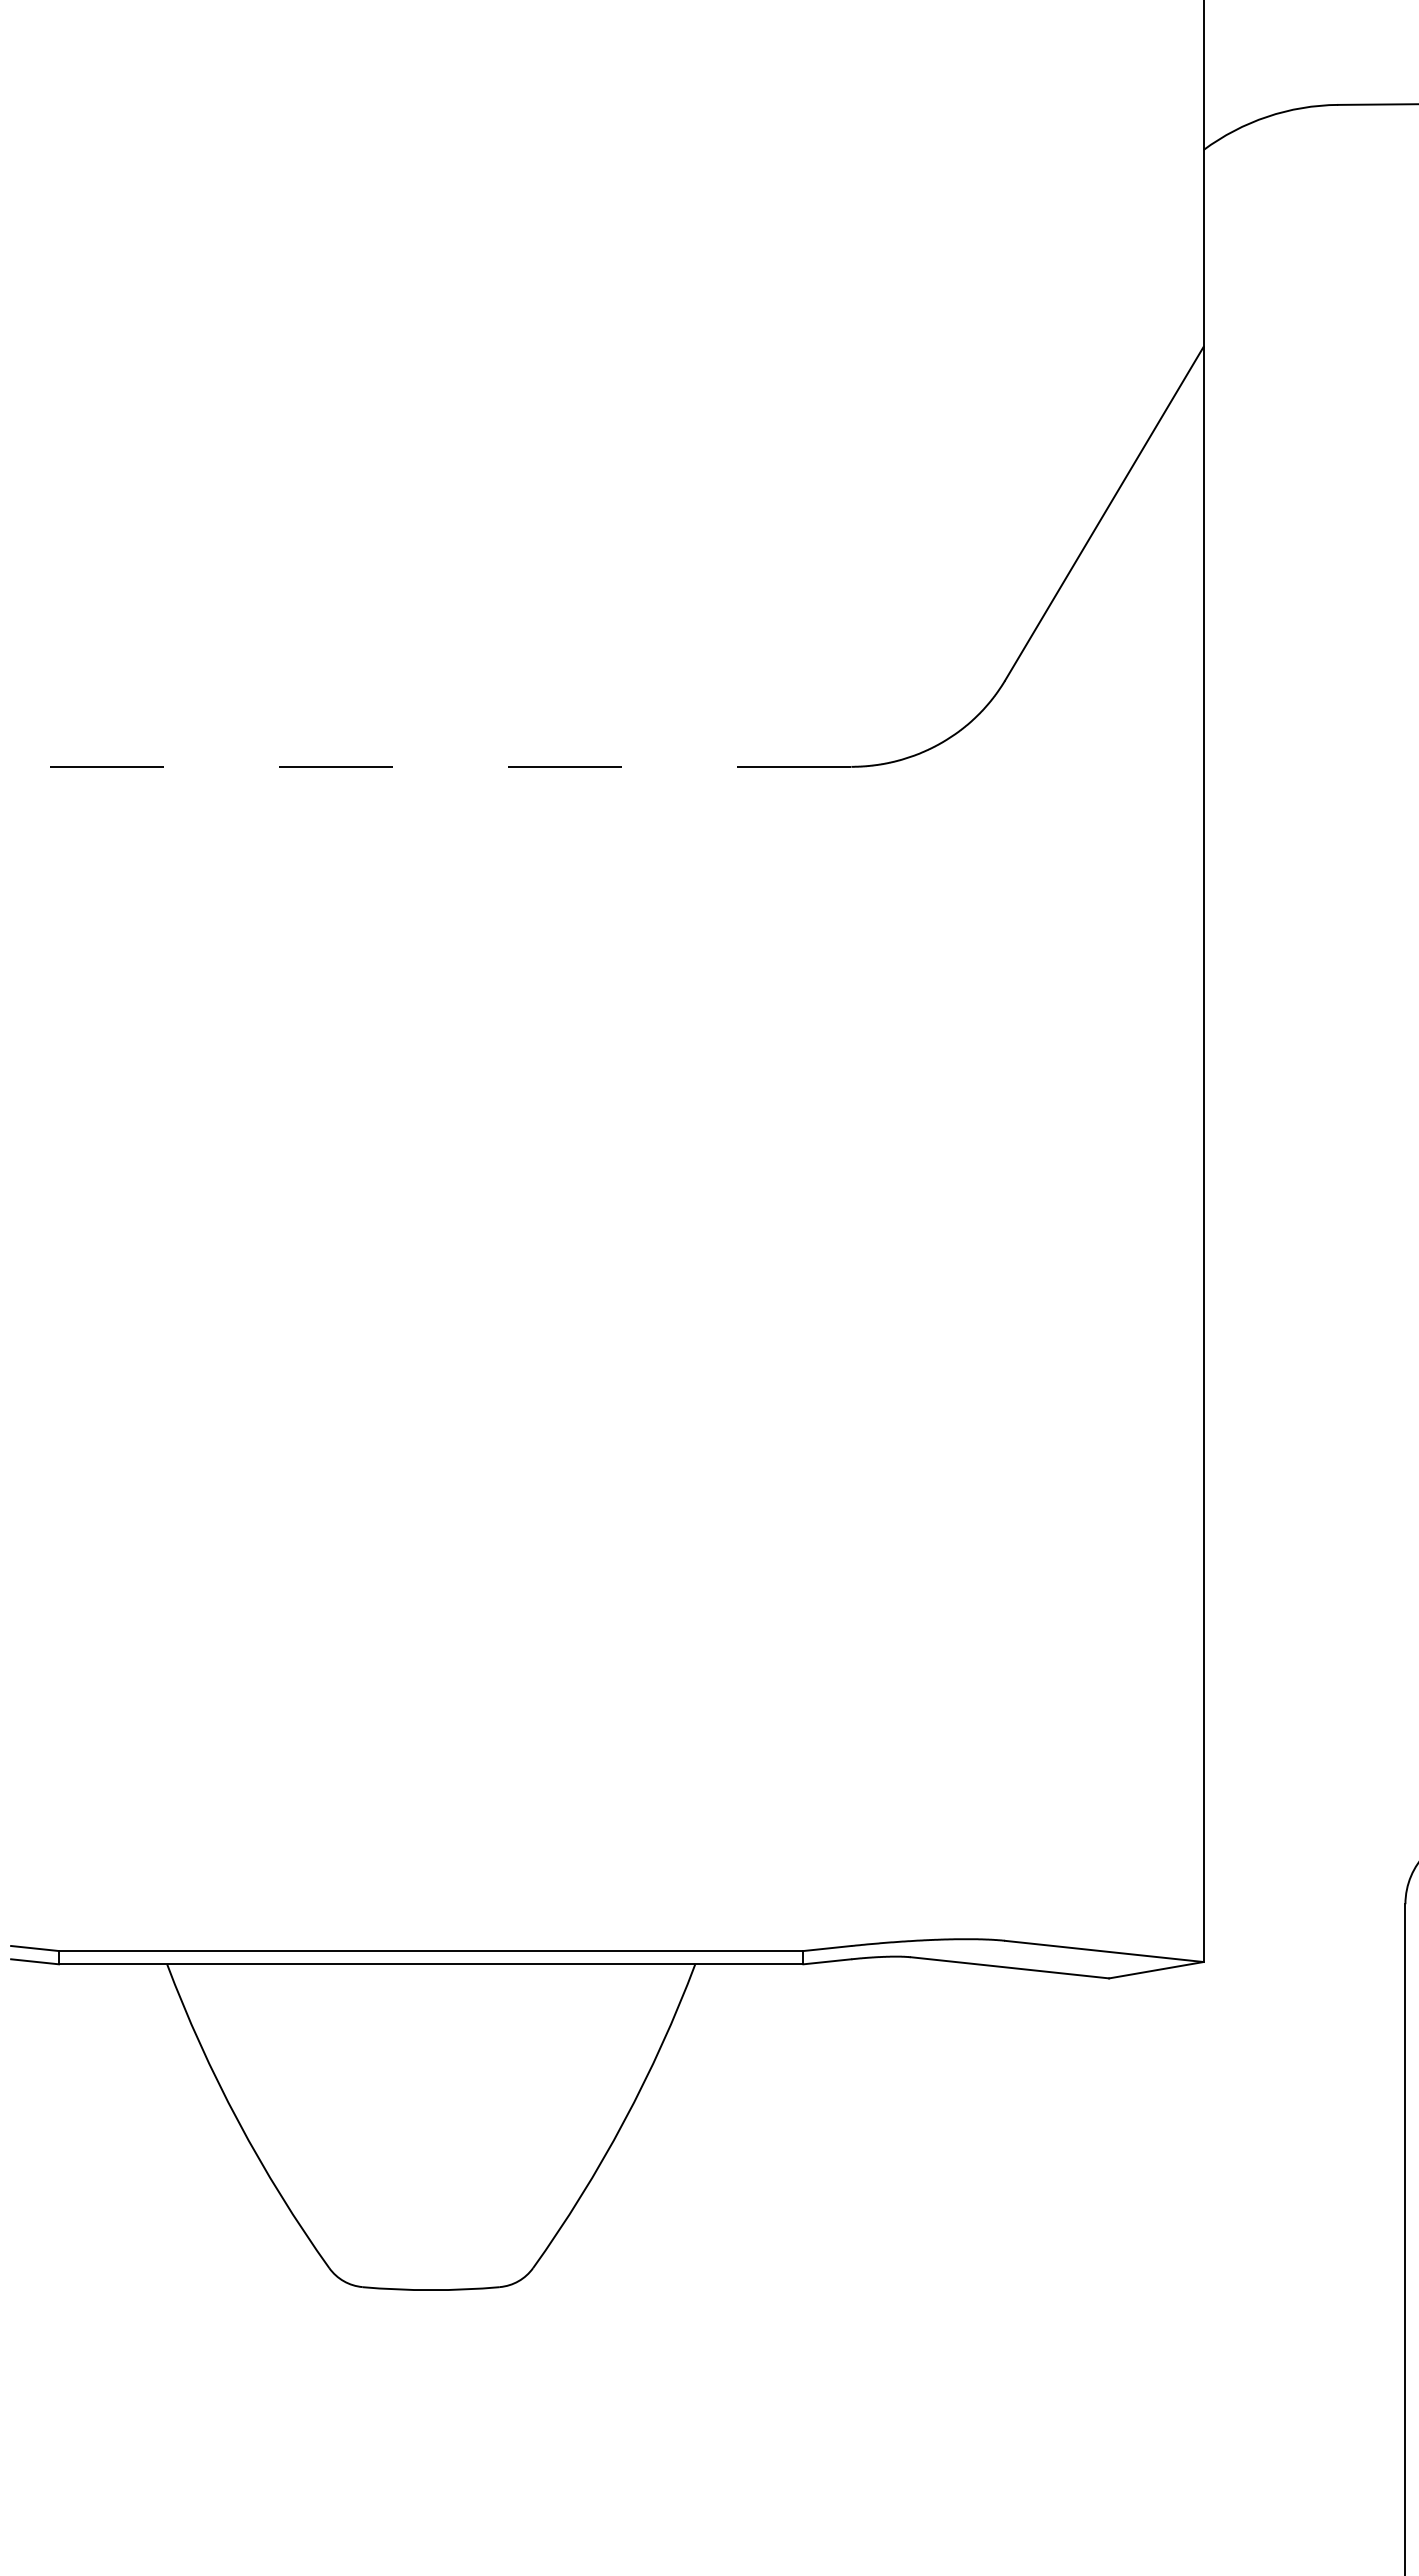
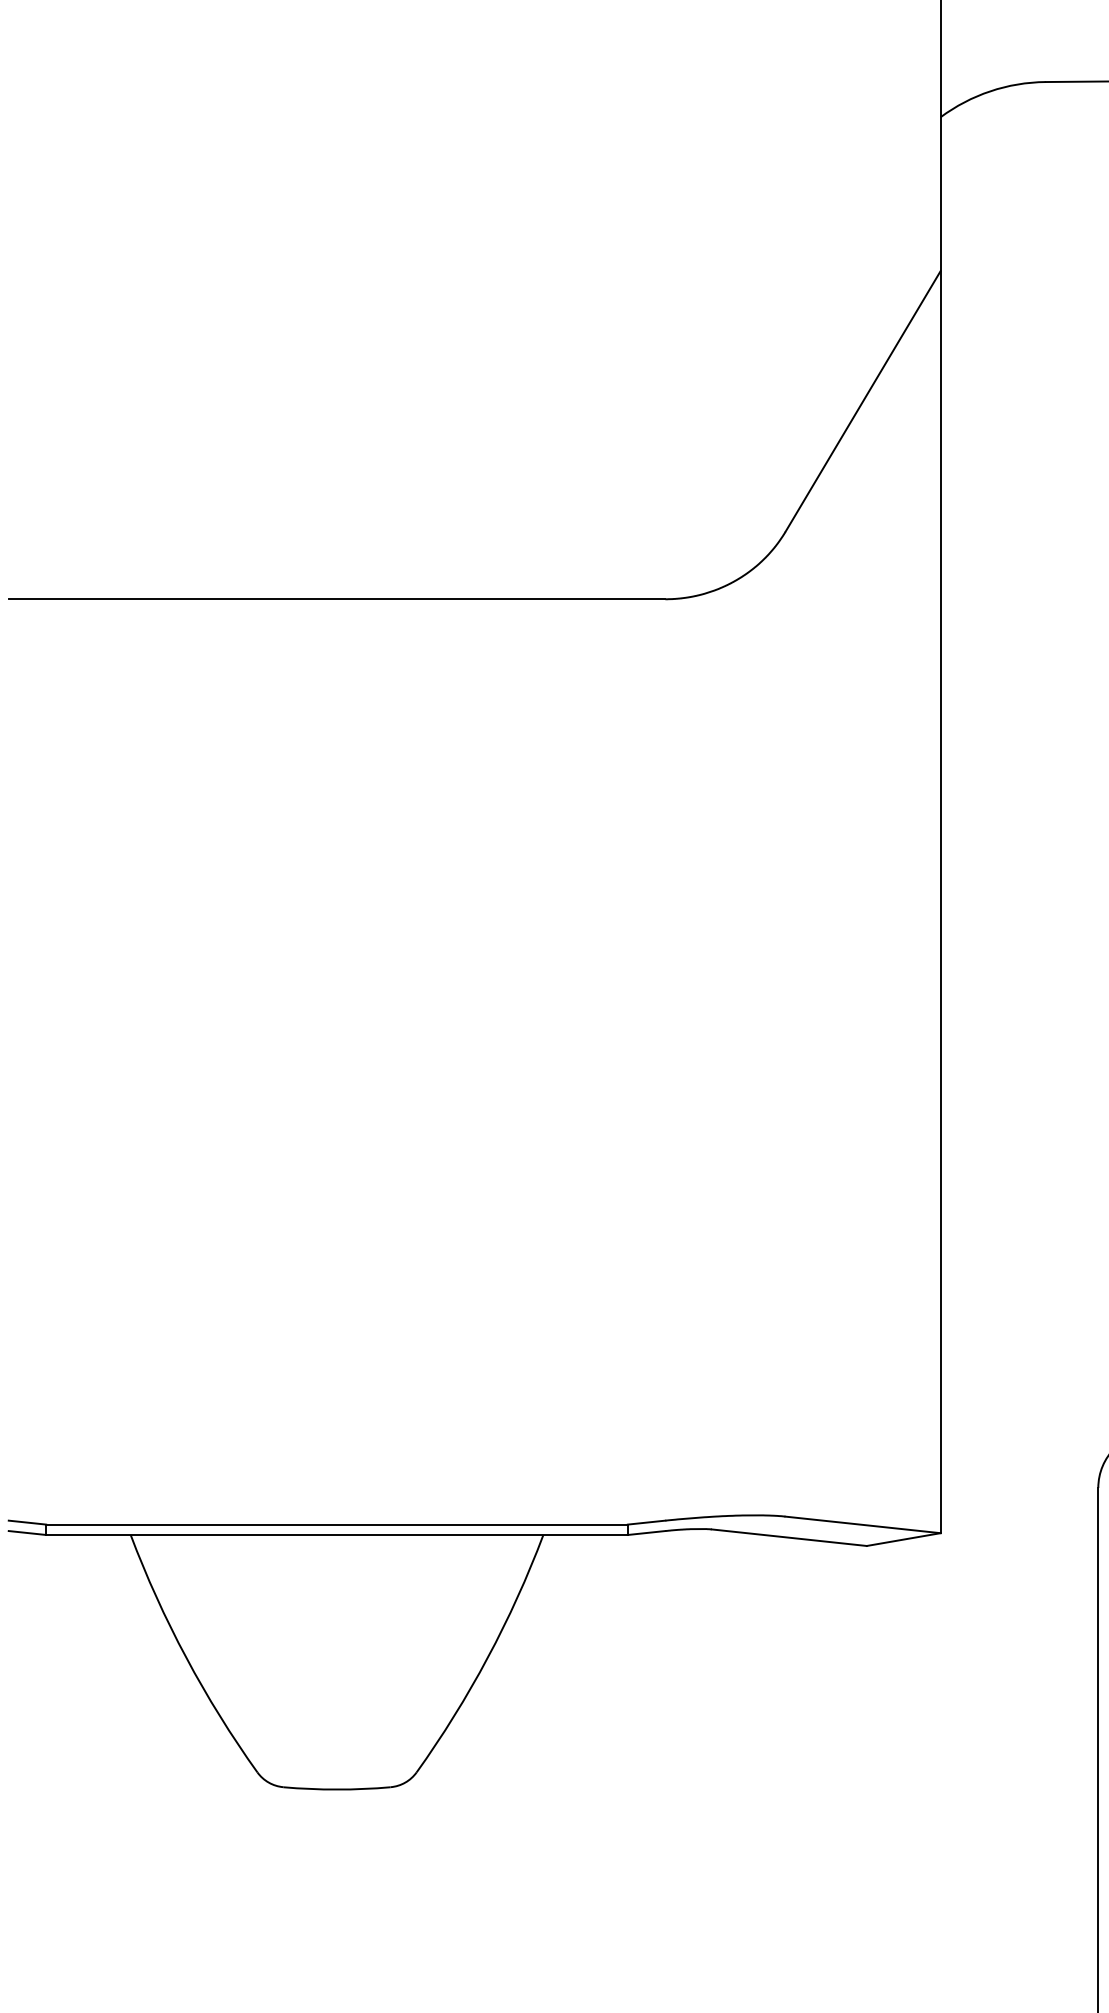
line: (430, 766) -> (336, 598), dashed -> solid

